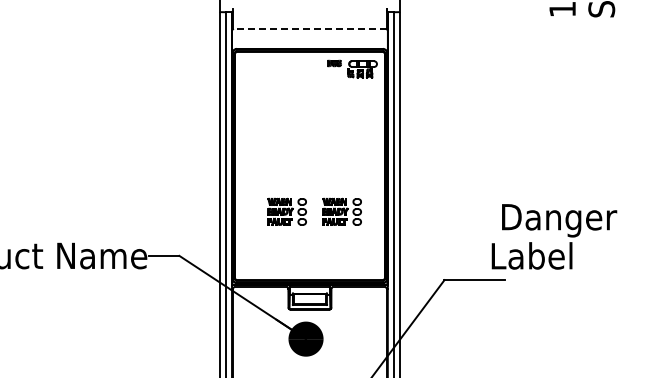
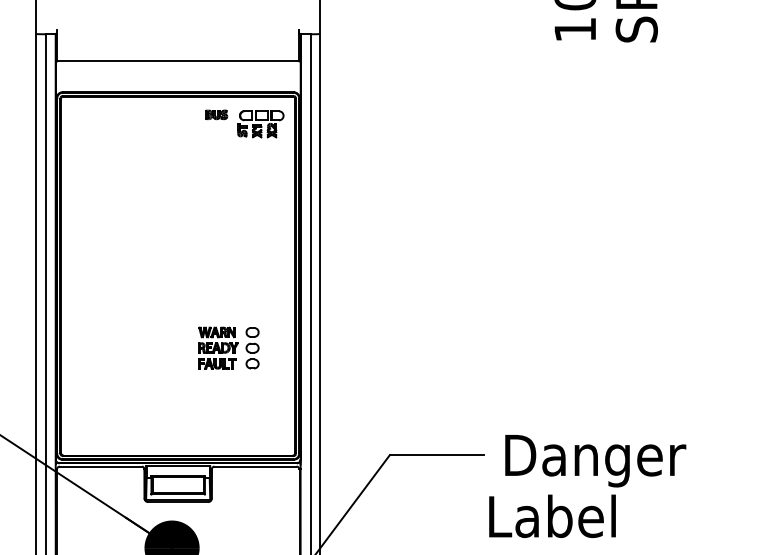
line: (309, 29) -> (177, 61), dashed -> solid
part: (286, 211) -> (141, 347), removed
text: (554, 236) -> (587, 485), moved

